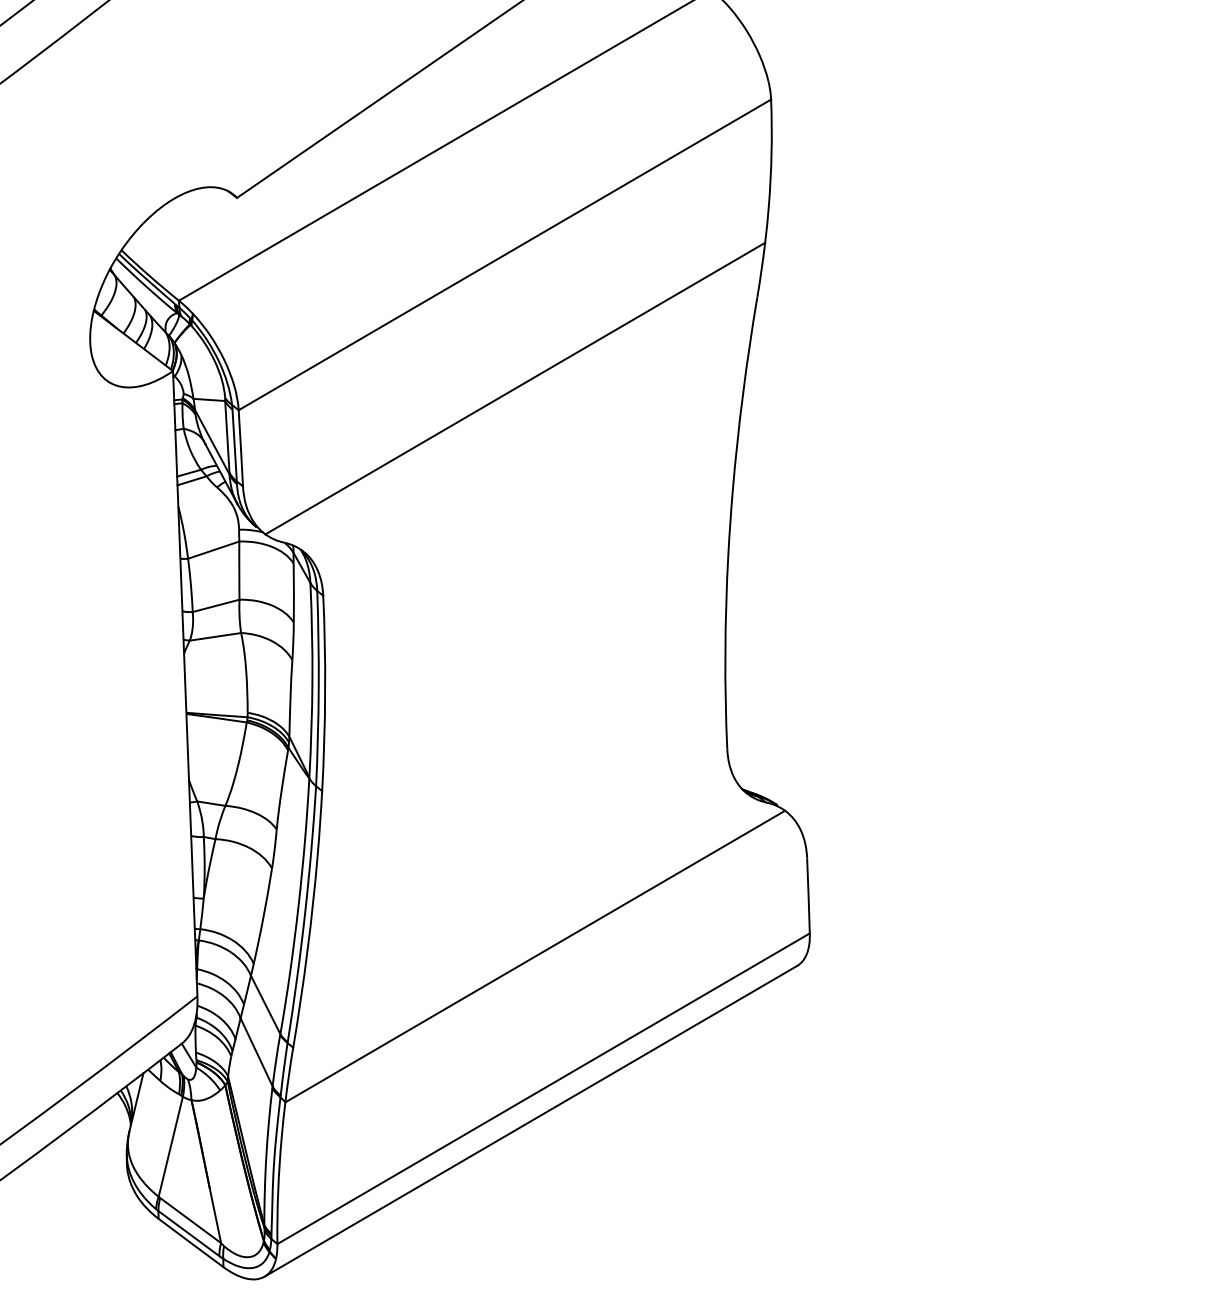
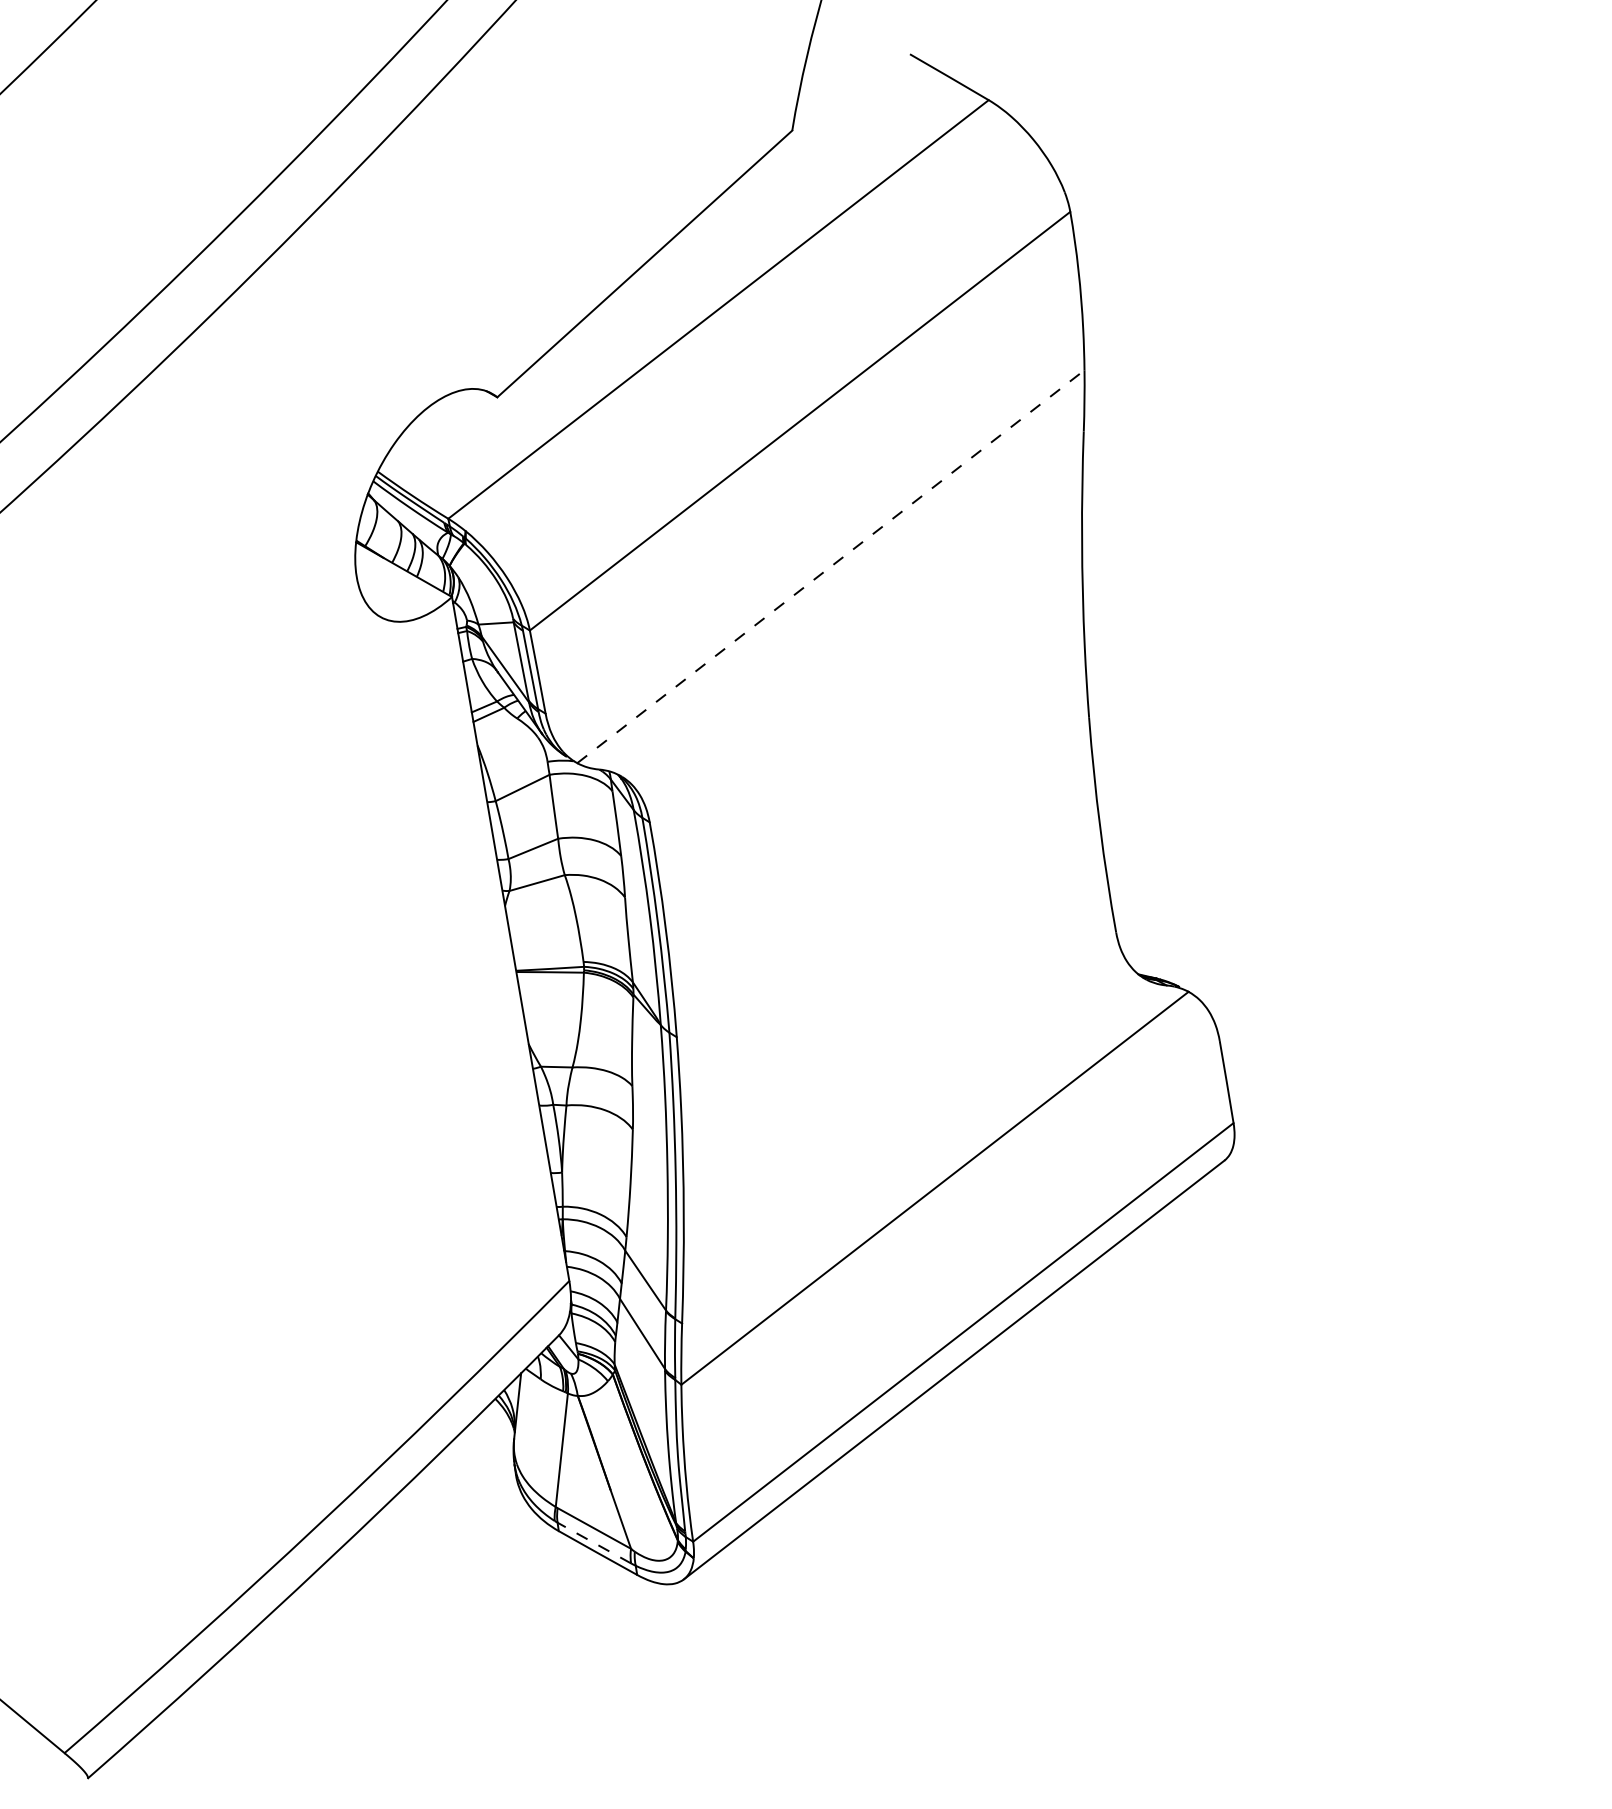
line: (514, 388) -> (830, 566), solid -> dashed
line: (188, 1233) -> (593, 1542), solid -> dashed

